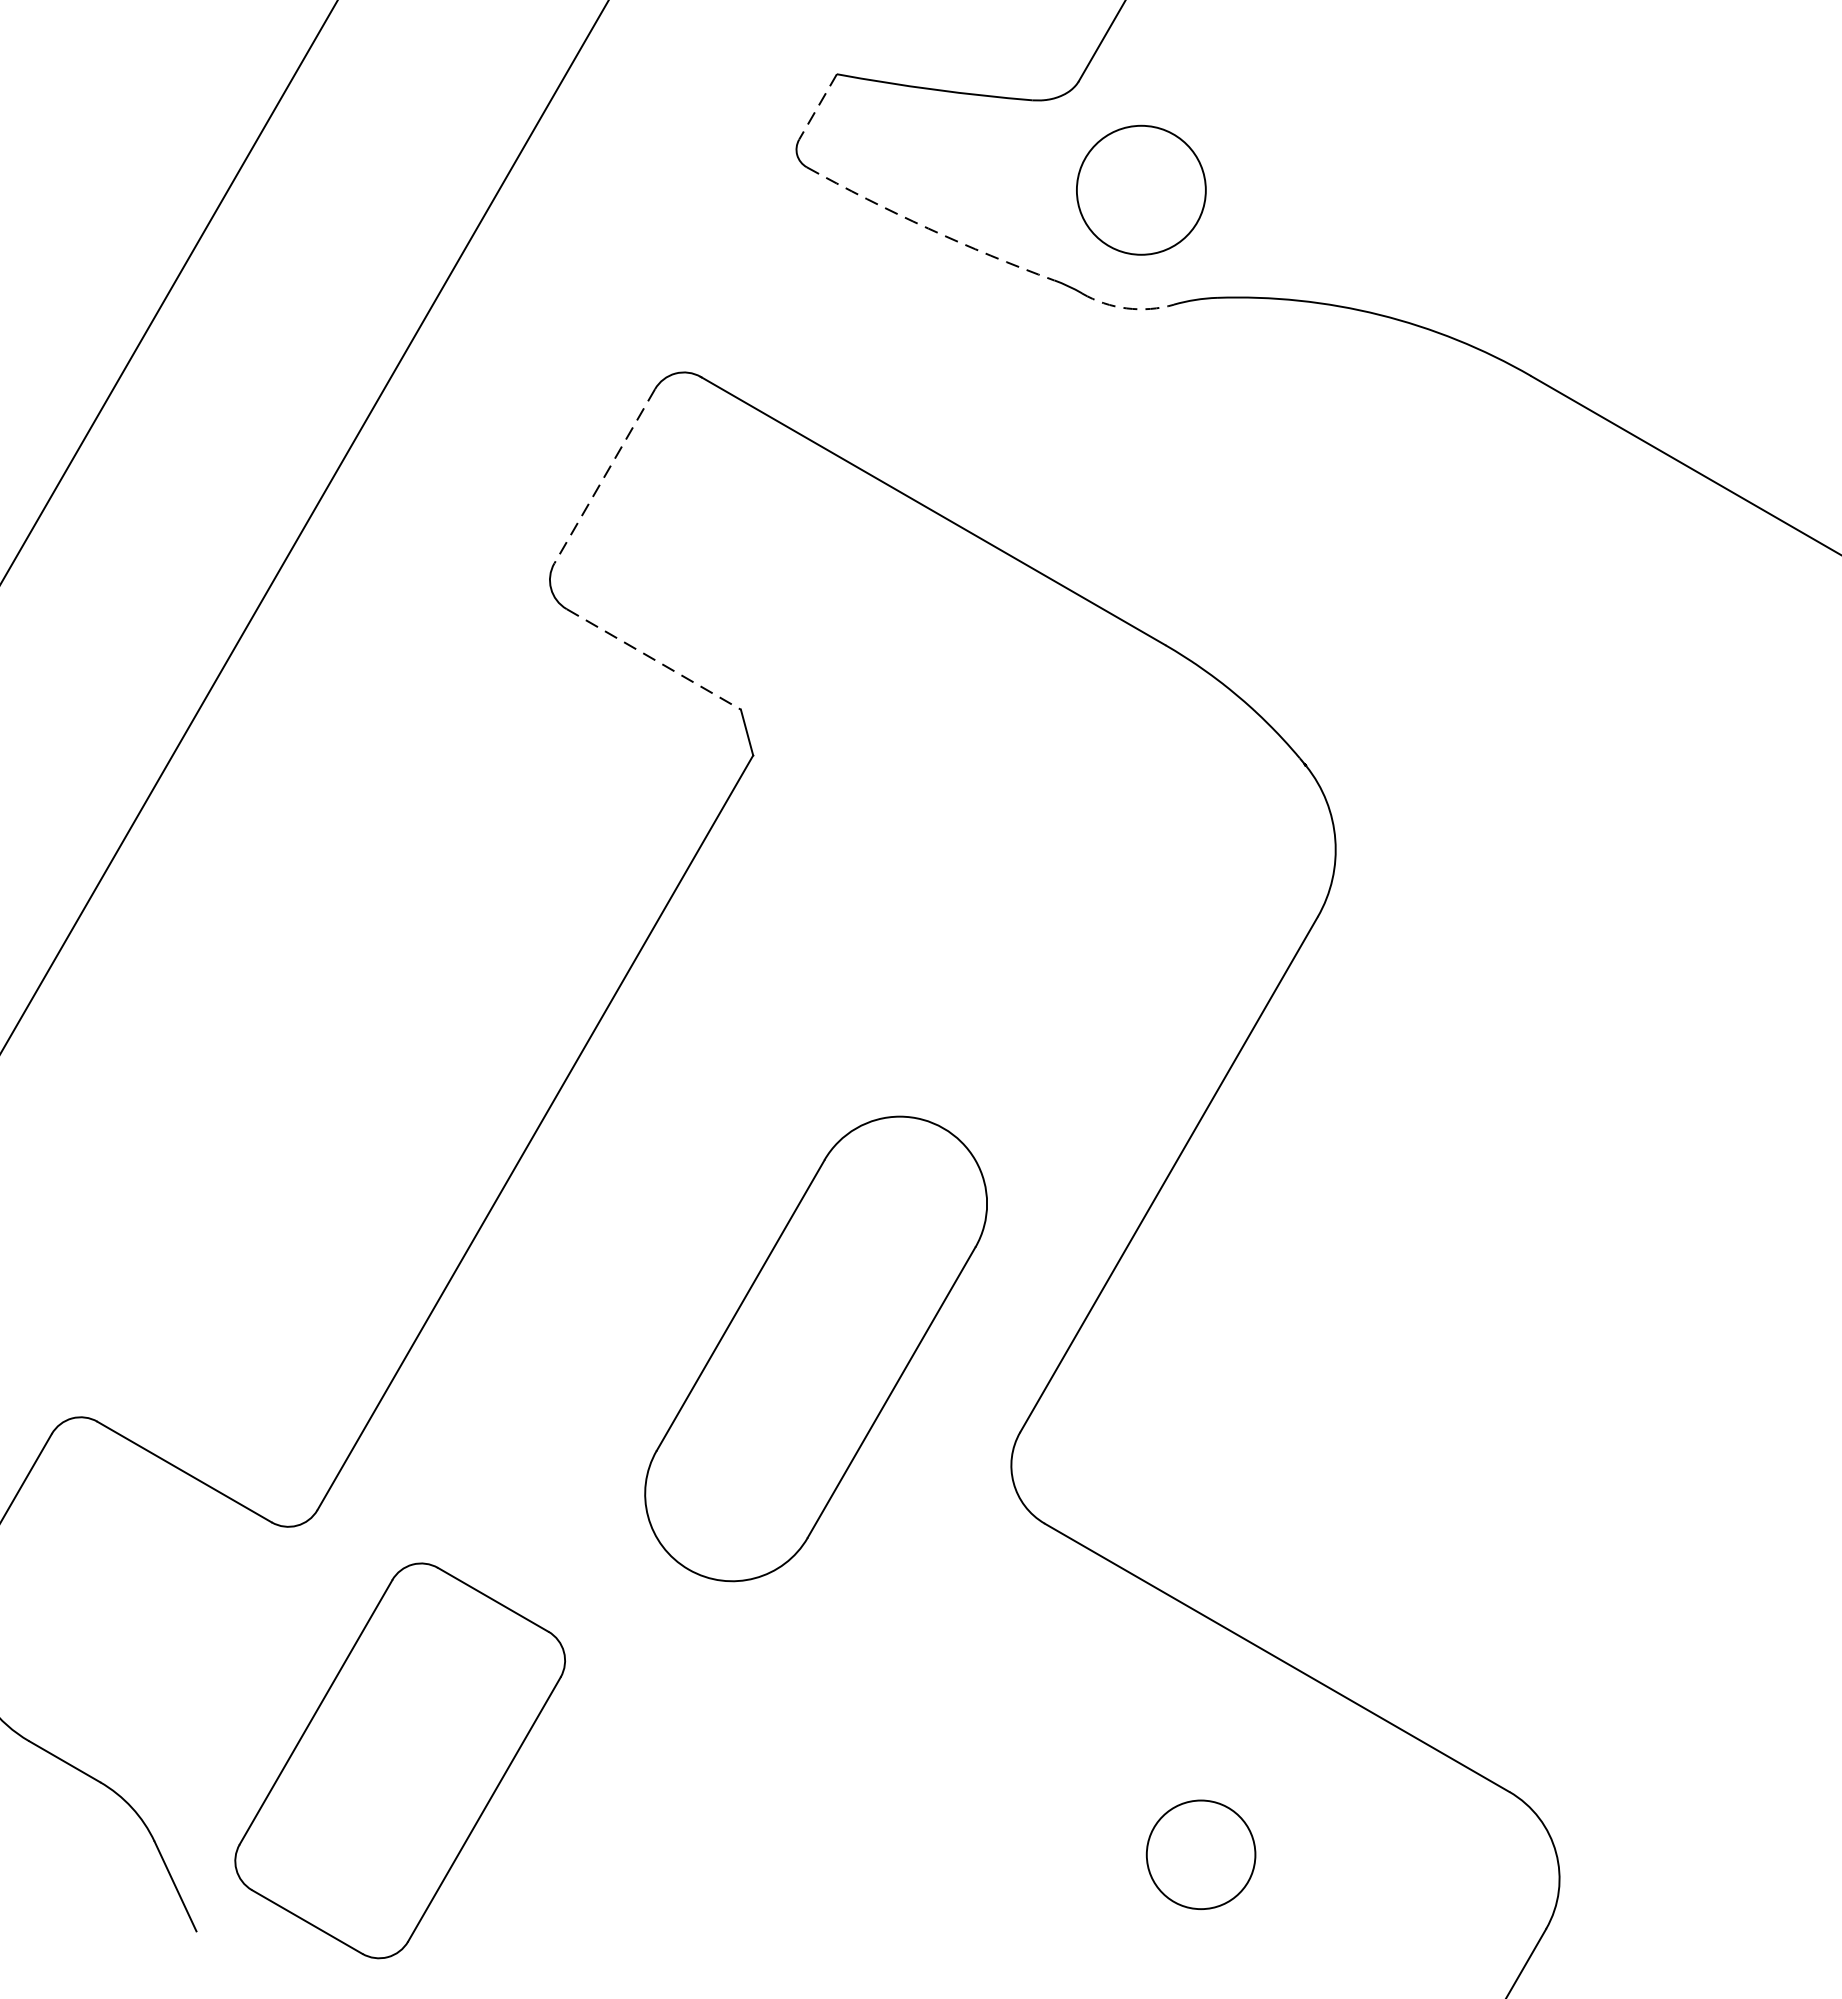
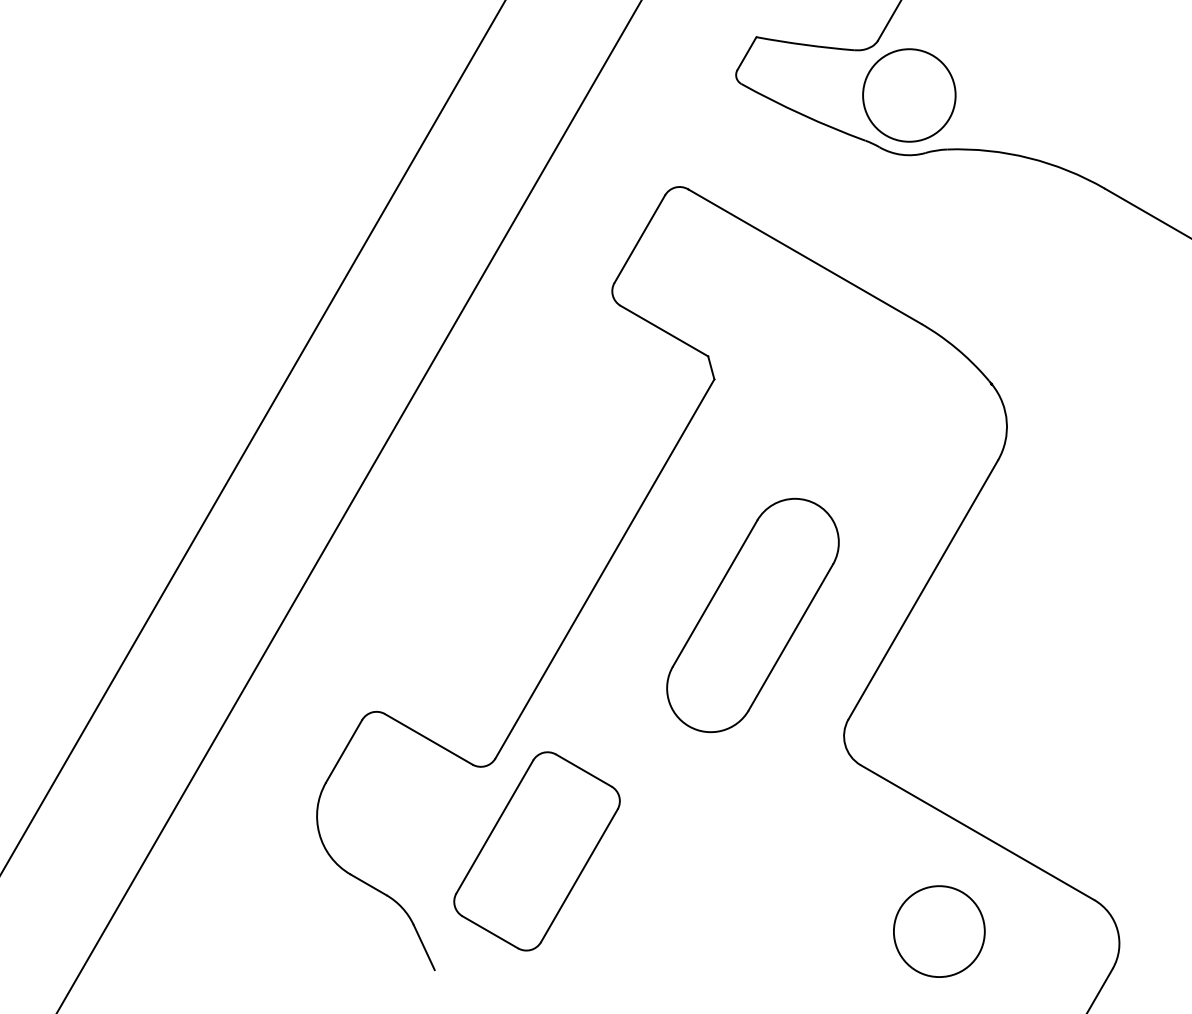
line: (817, 106) -> (746, 53), dashed -> solid
circle: (1141, 190) -> (909, 95), size x1.43
arc: (928, 228) -> (802, 114), dashed -> solid
arc: (1127, 307) -> (902, 154), dashed -> solid
line: (604, 476) -> (639, 239), dashed -> solid
line: (653, 660) -> (664, 331), dashed -> solid
part: (815, 1348) -> (752, 615), moved
part: (399, 1761) -> (536, 851), moved
circle: (1199, 1854) -> (938, 931), size x1.67

